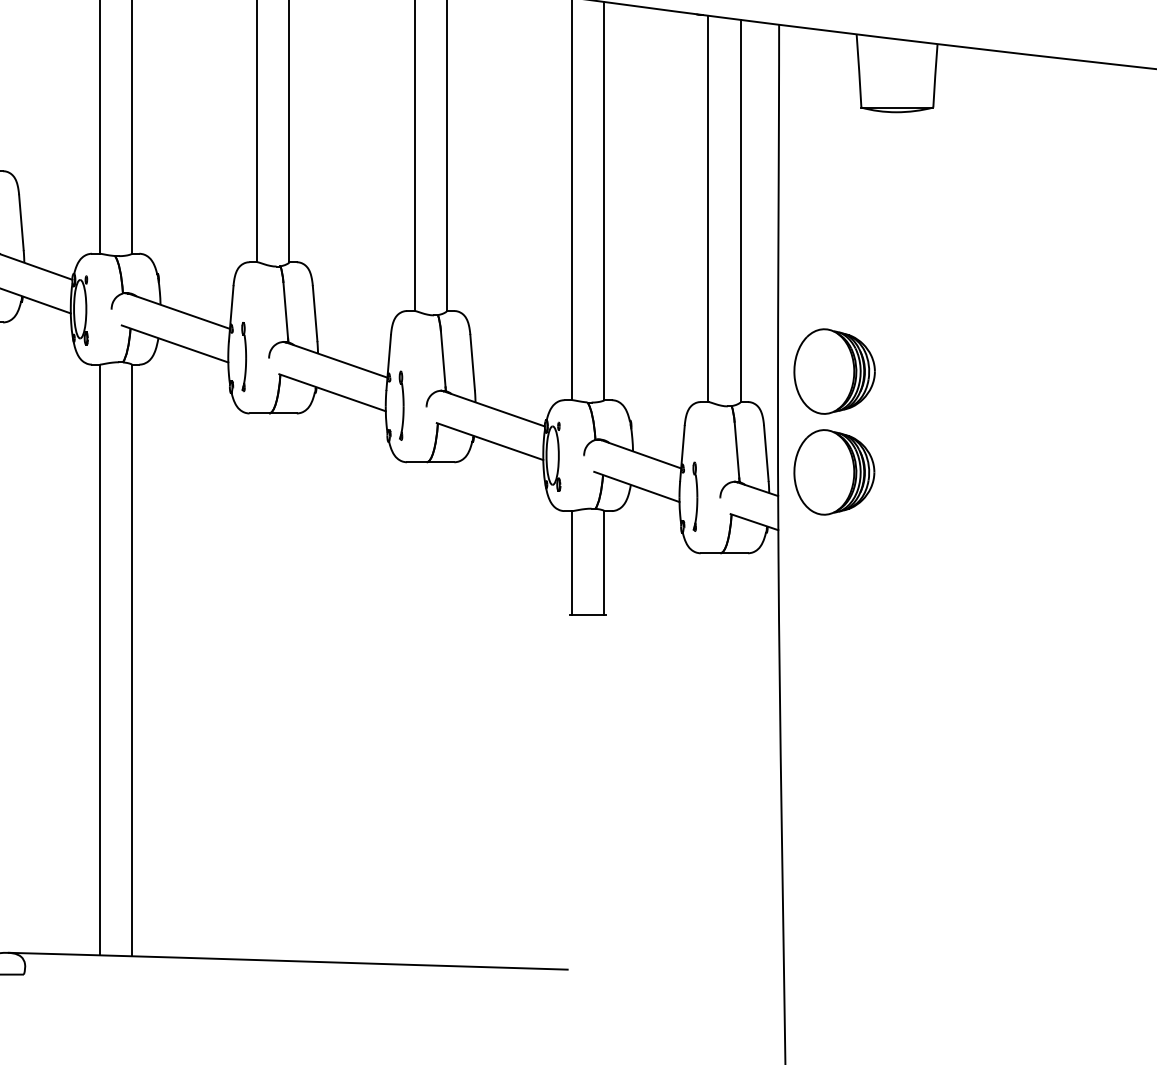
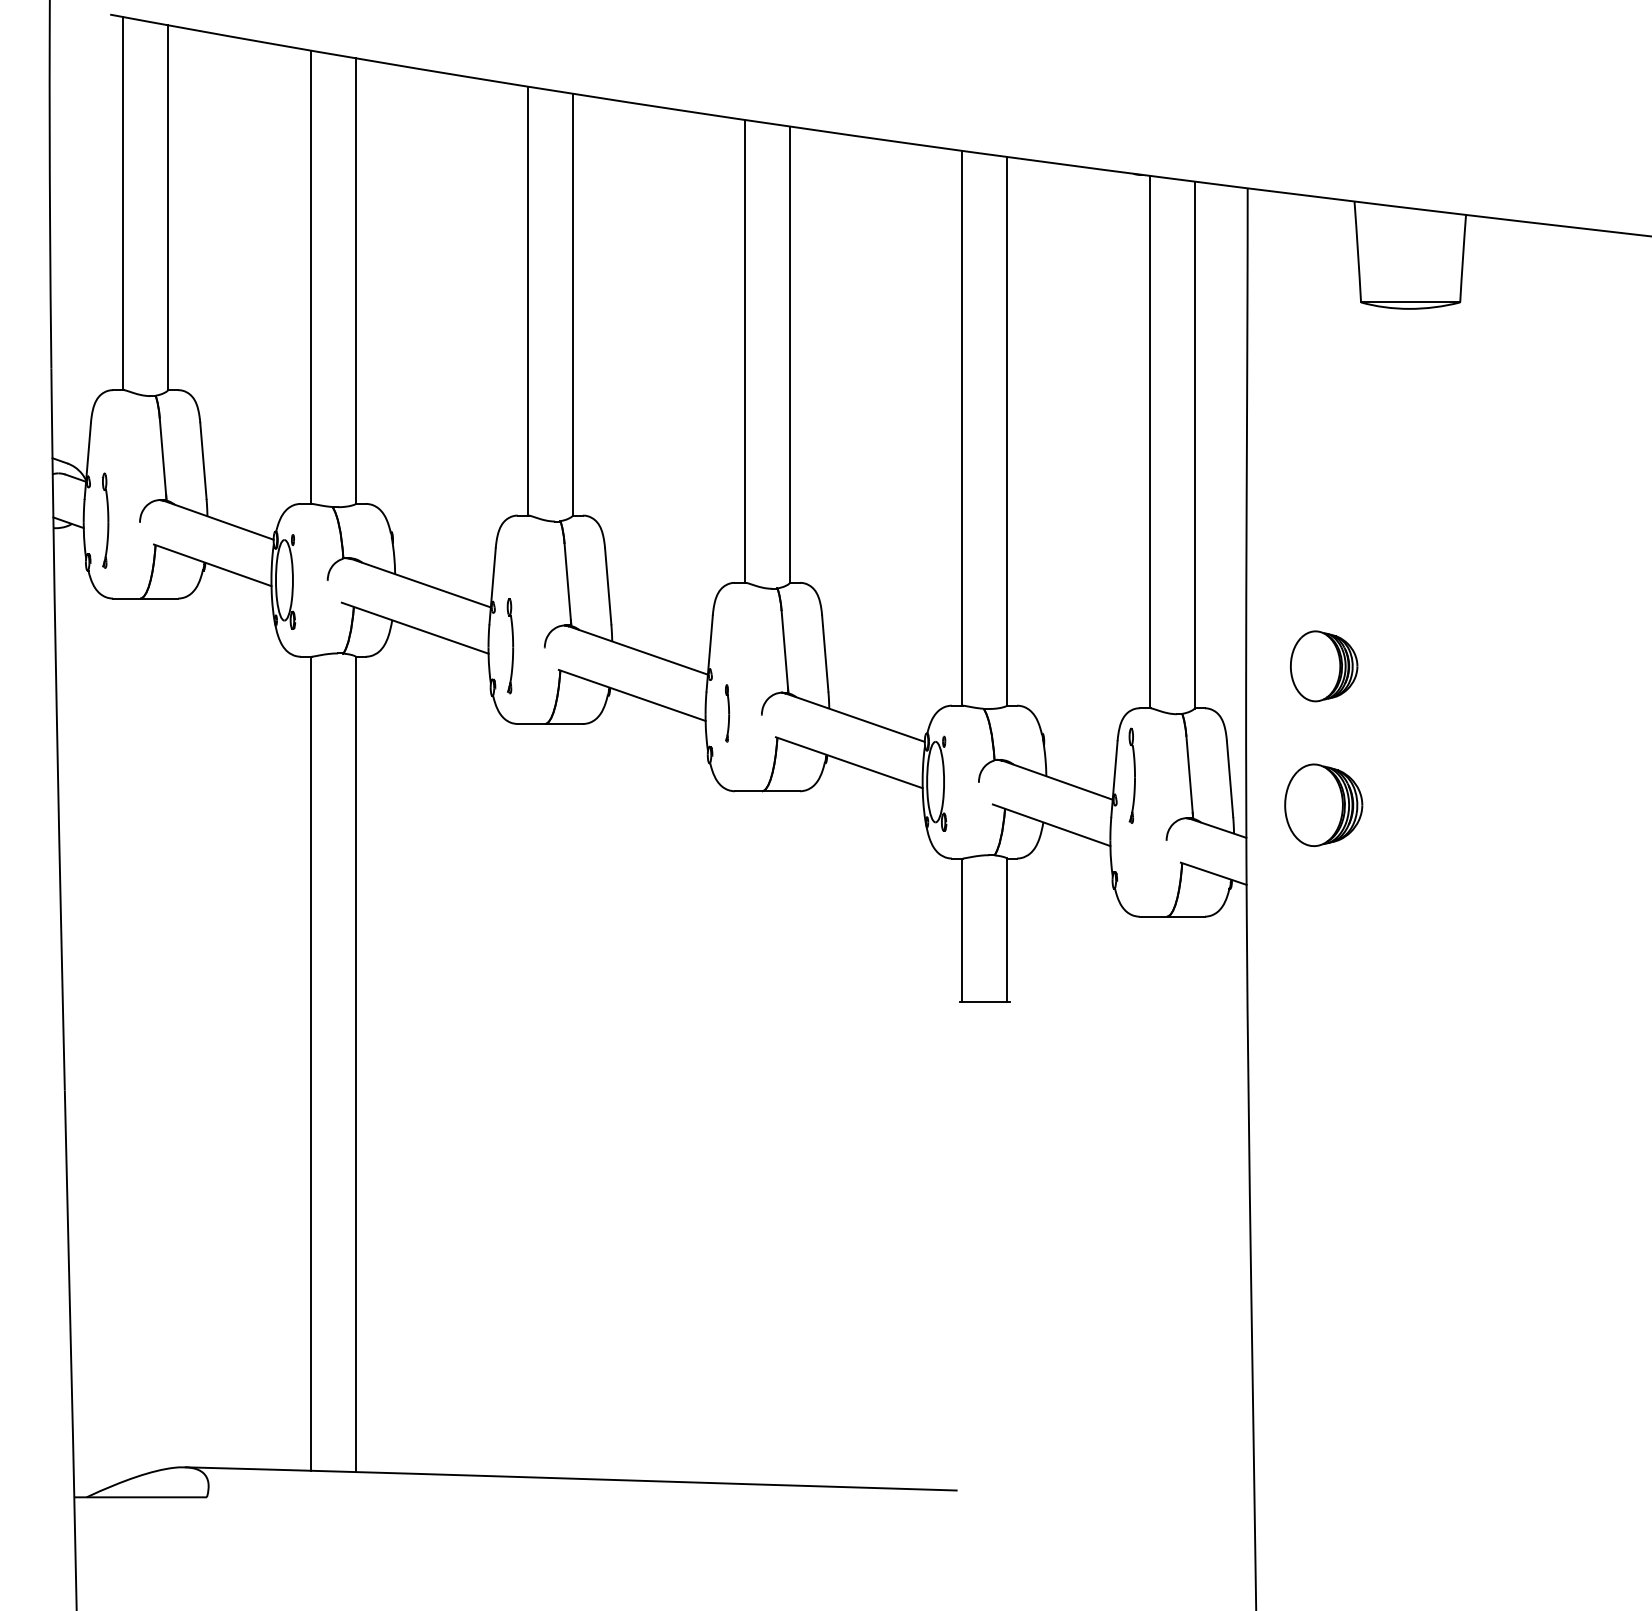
part: (834, 371) -> (1323, 666), size x0.6
part: (401, 405) -> (727, 713), size x0.6
part: (834, 472) -> (1323, 805), size x0.7
part: (694, 496) -> (1131, 775), moved

